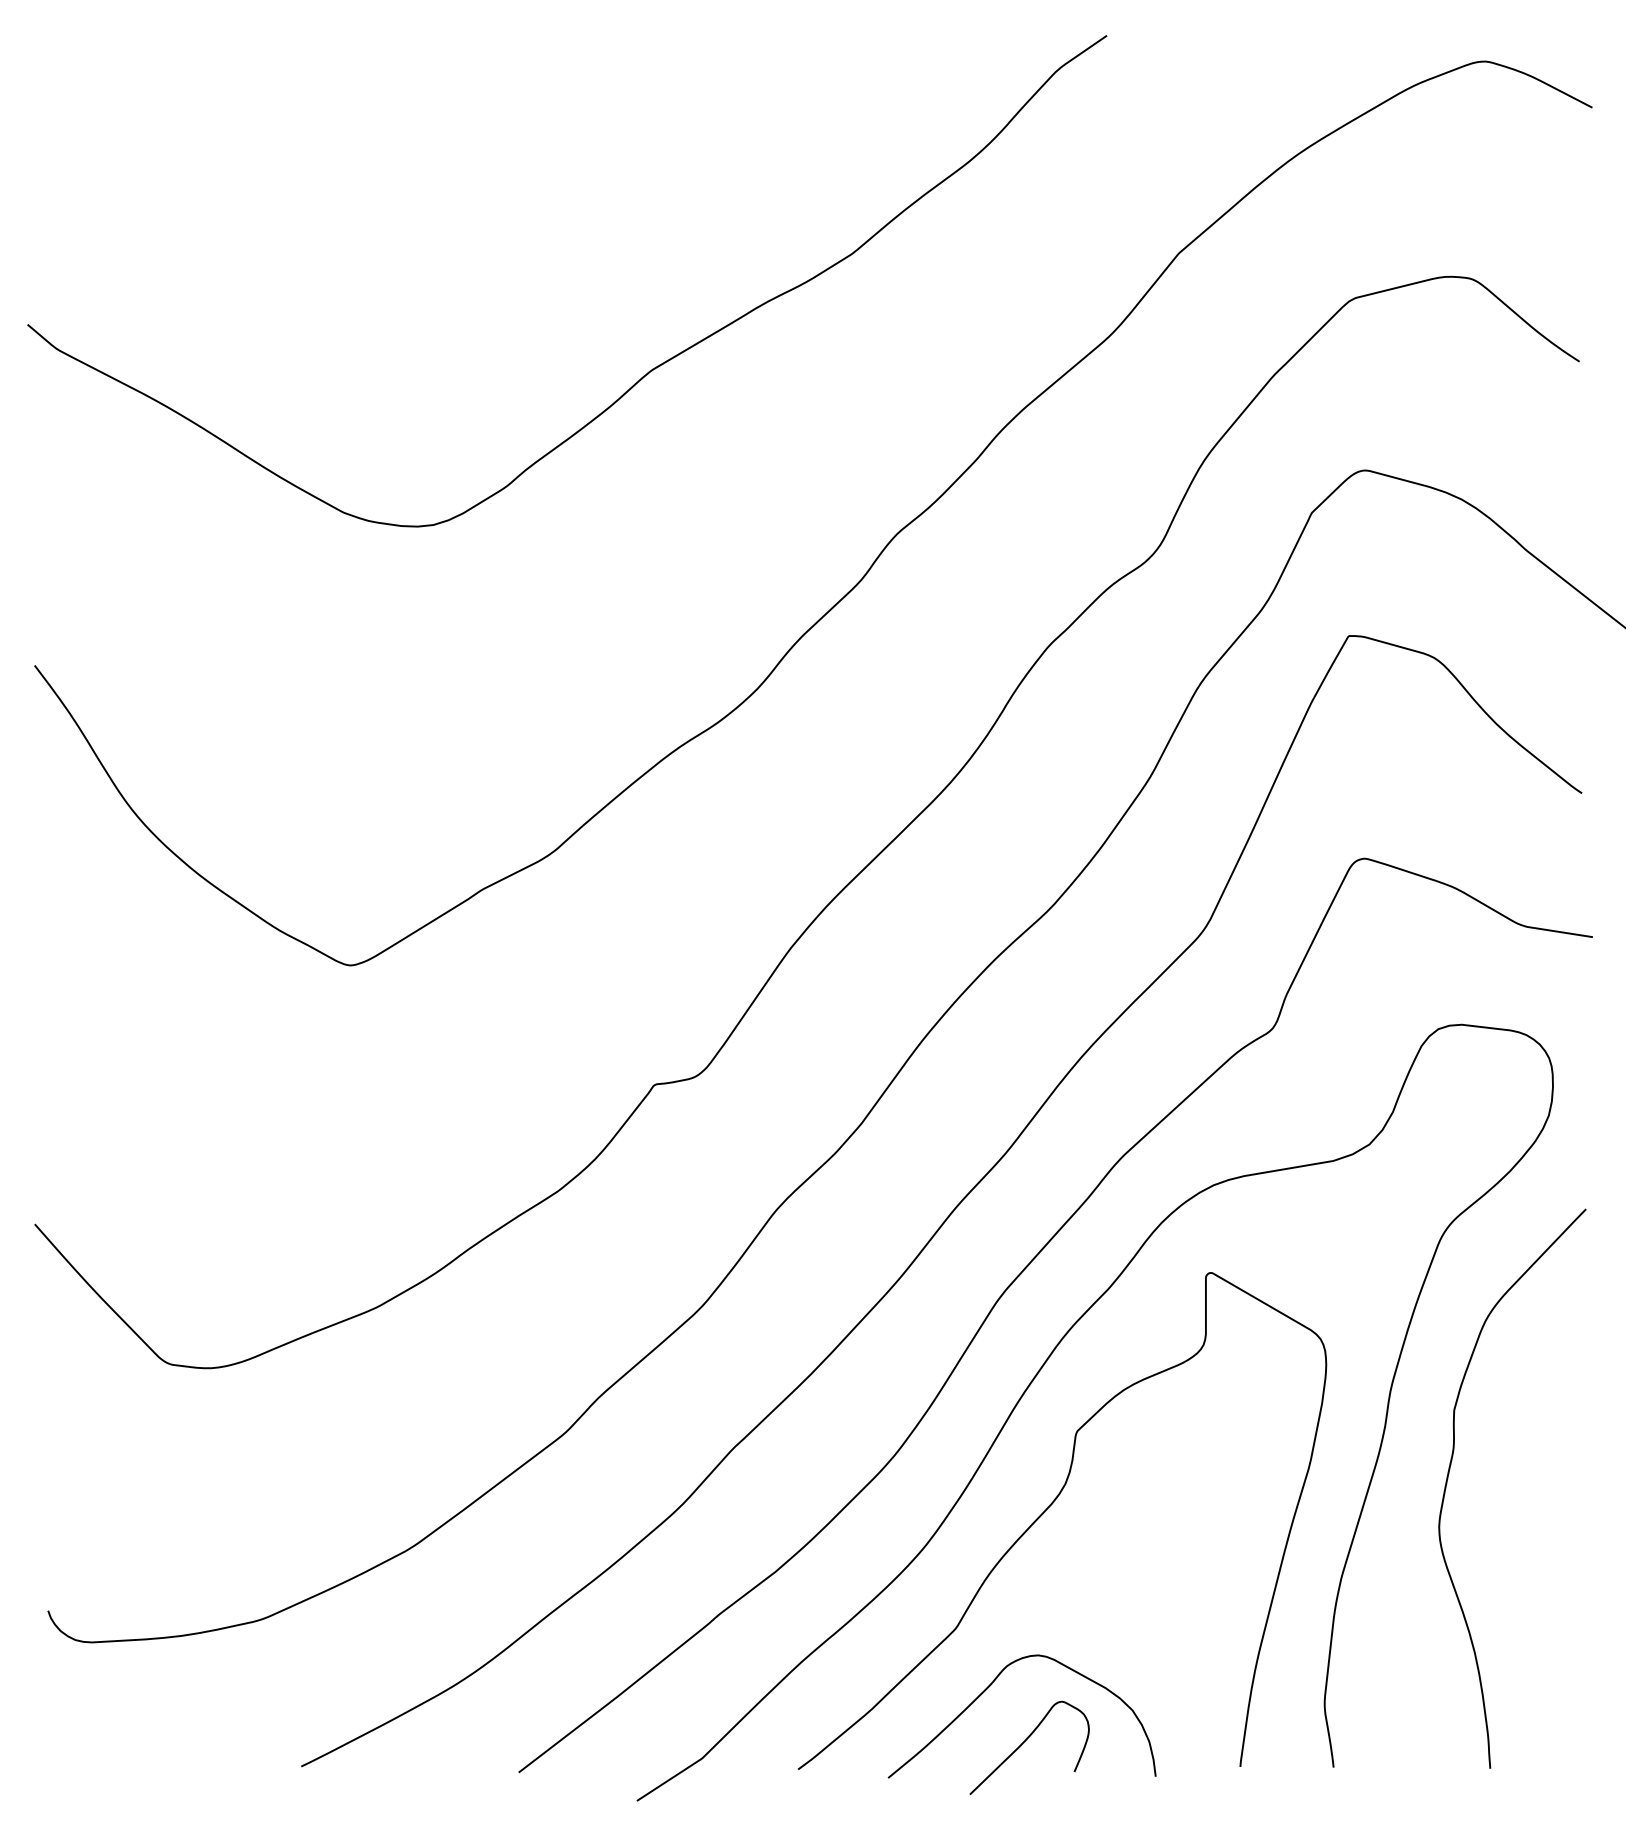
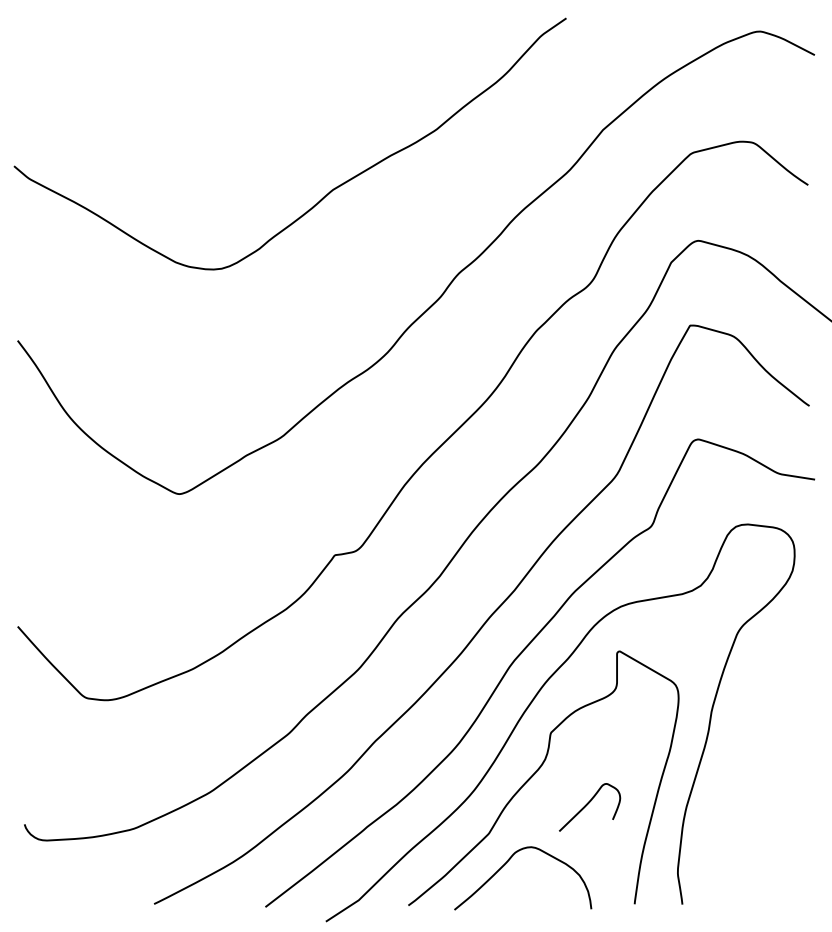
curve: (1451, 1472) -> (742, 753), removed
curve: (1026, 1741) -> (588, 804), moved

